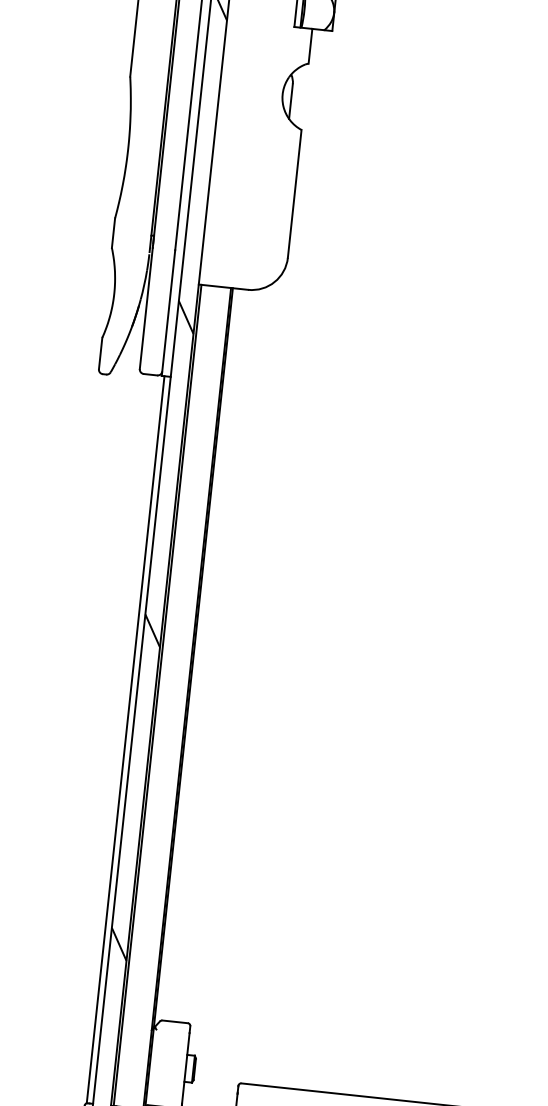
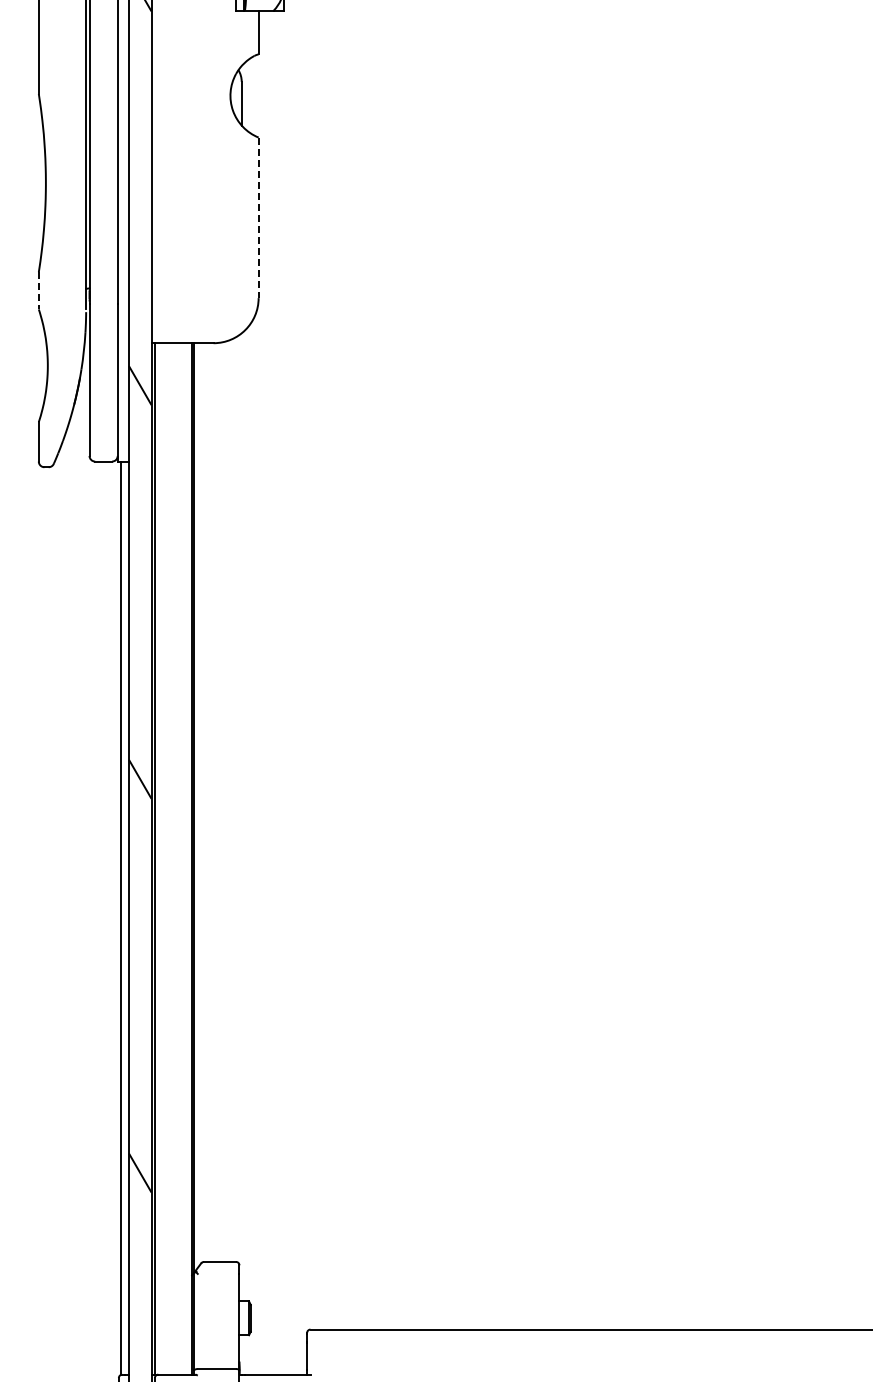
line: (294, 194) -> (258, 218), solid -> dashed
line: (113, 232) -> (38, 290), solid -> dashed

